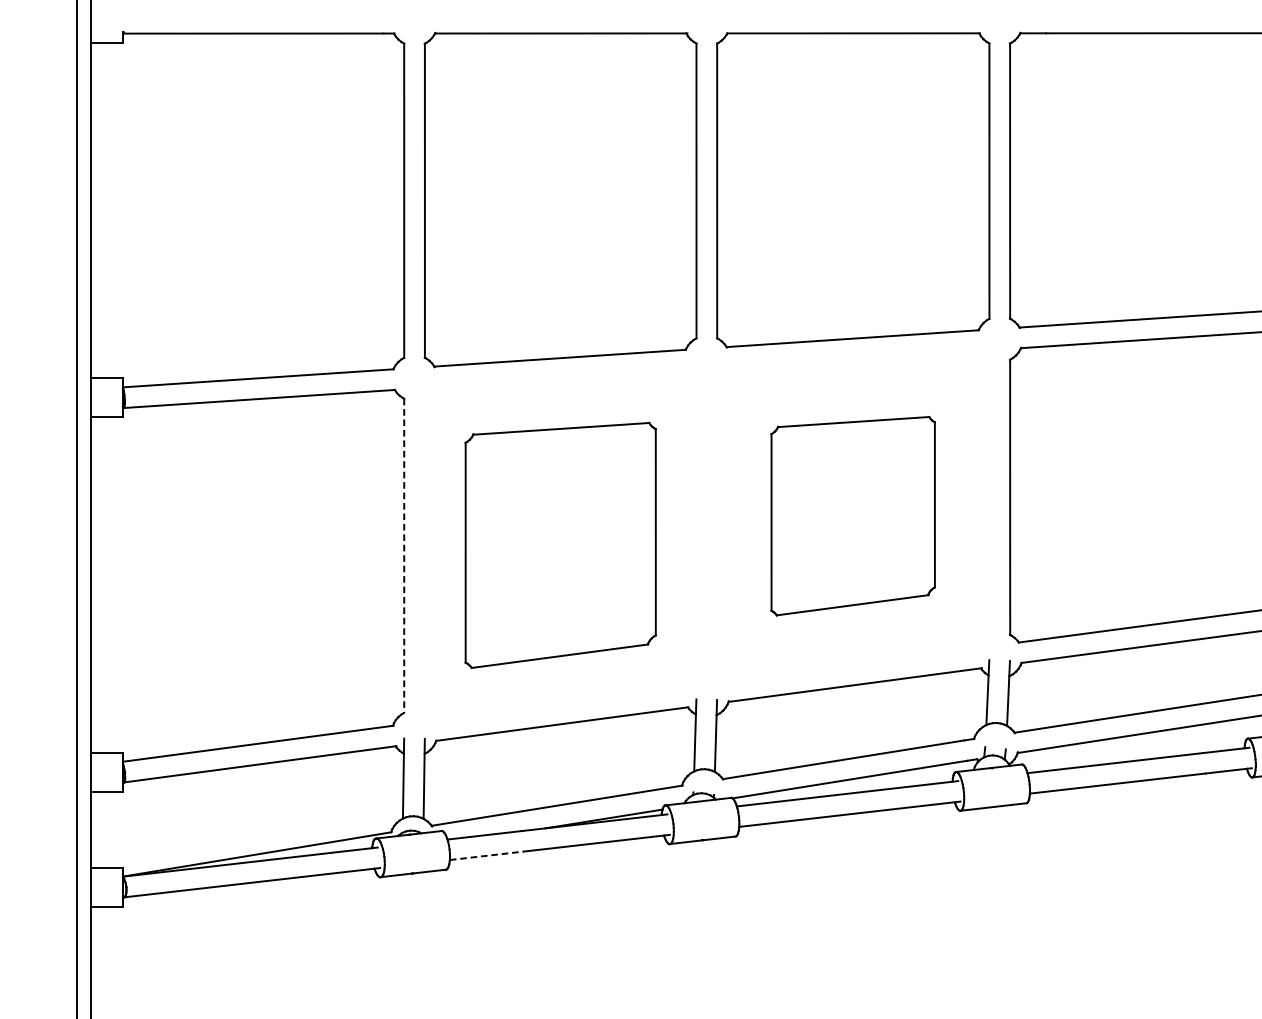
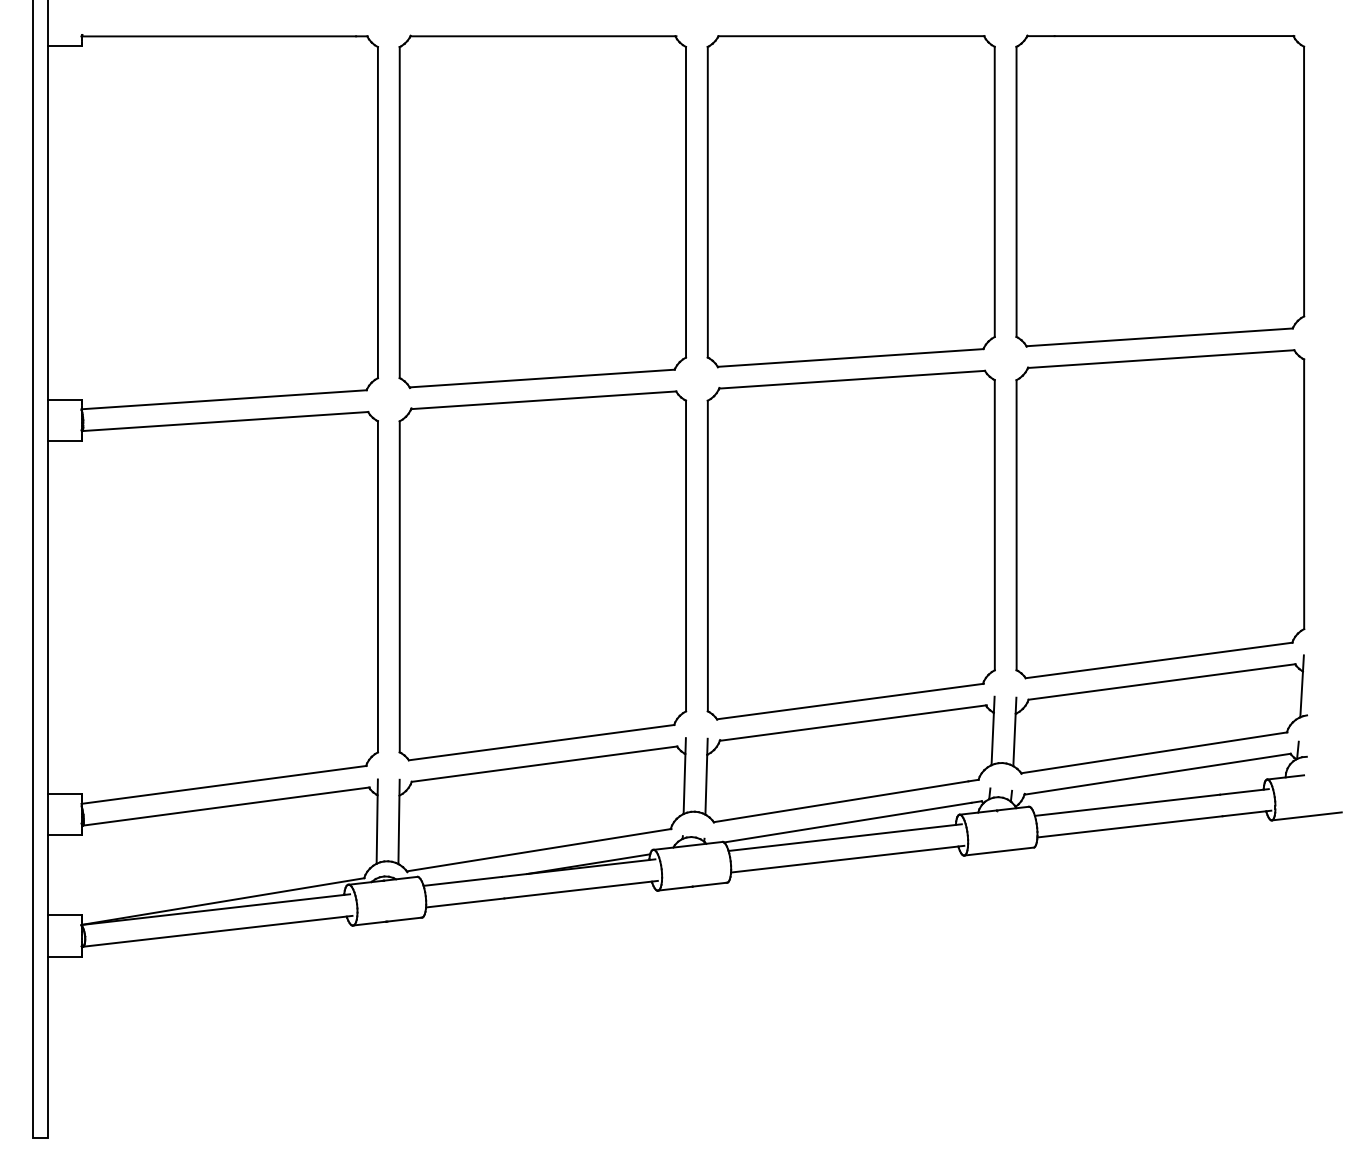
part: (852, 515) -> (850, 544), size x1.67
part: (560, 545) -> (542, 575), size x1.43
line: (403, 555) -> (377, 586), dashed -> solid
line: (487, 855) -> (465, 902), dashed -> solid

